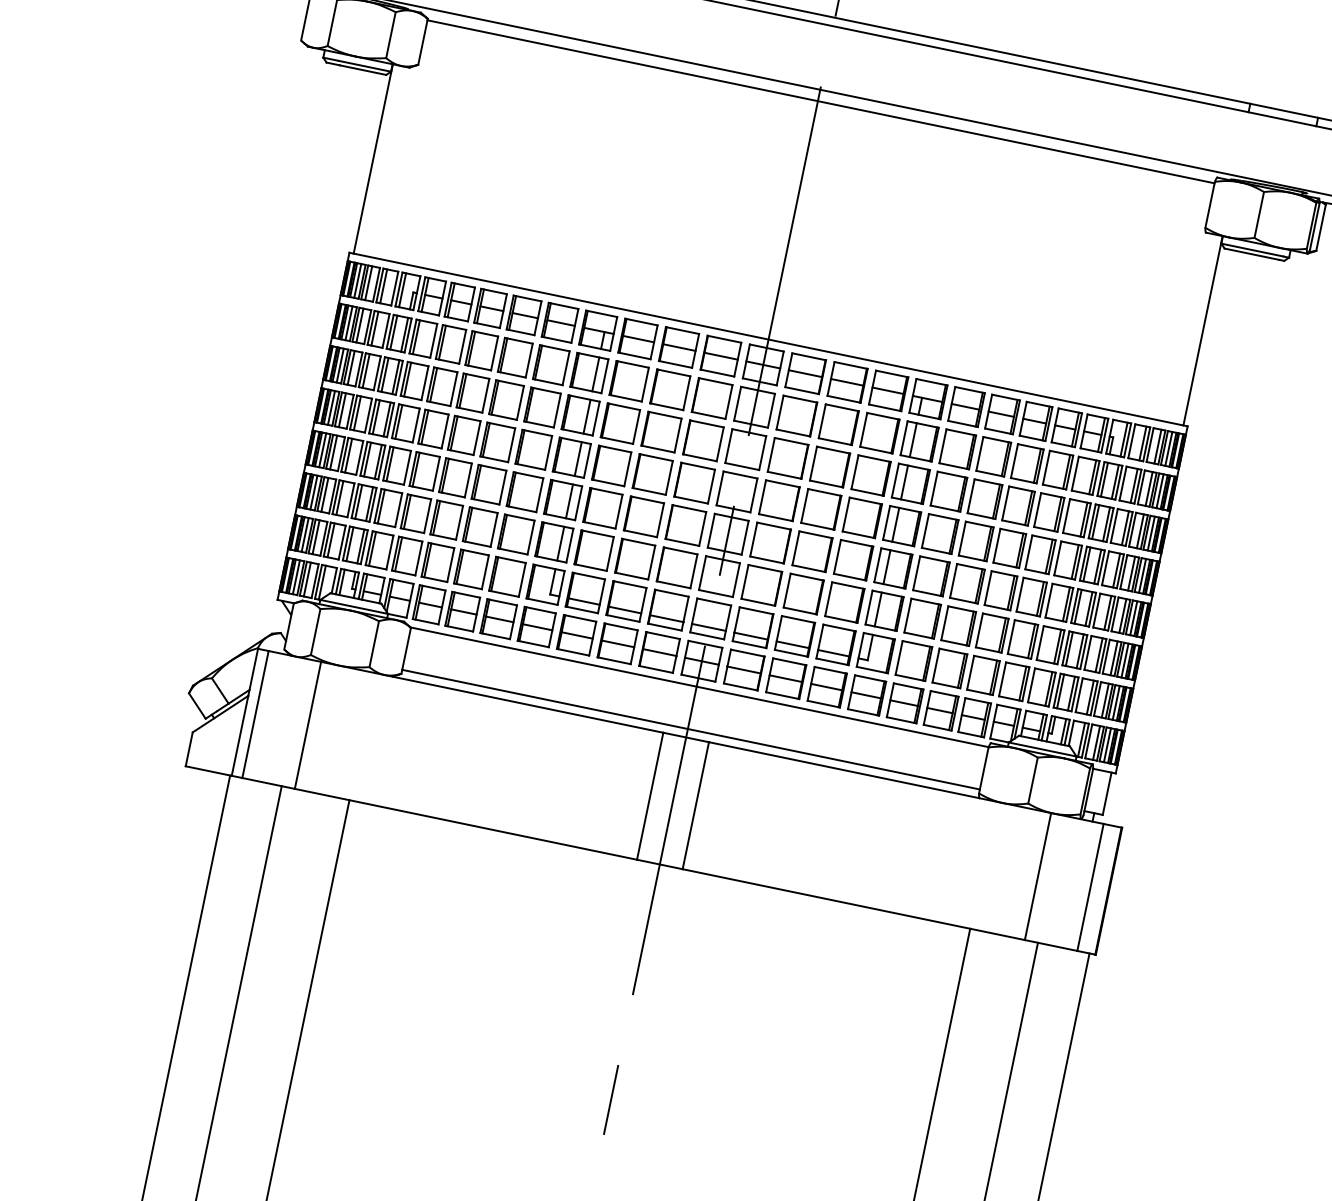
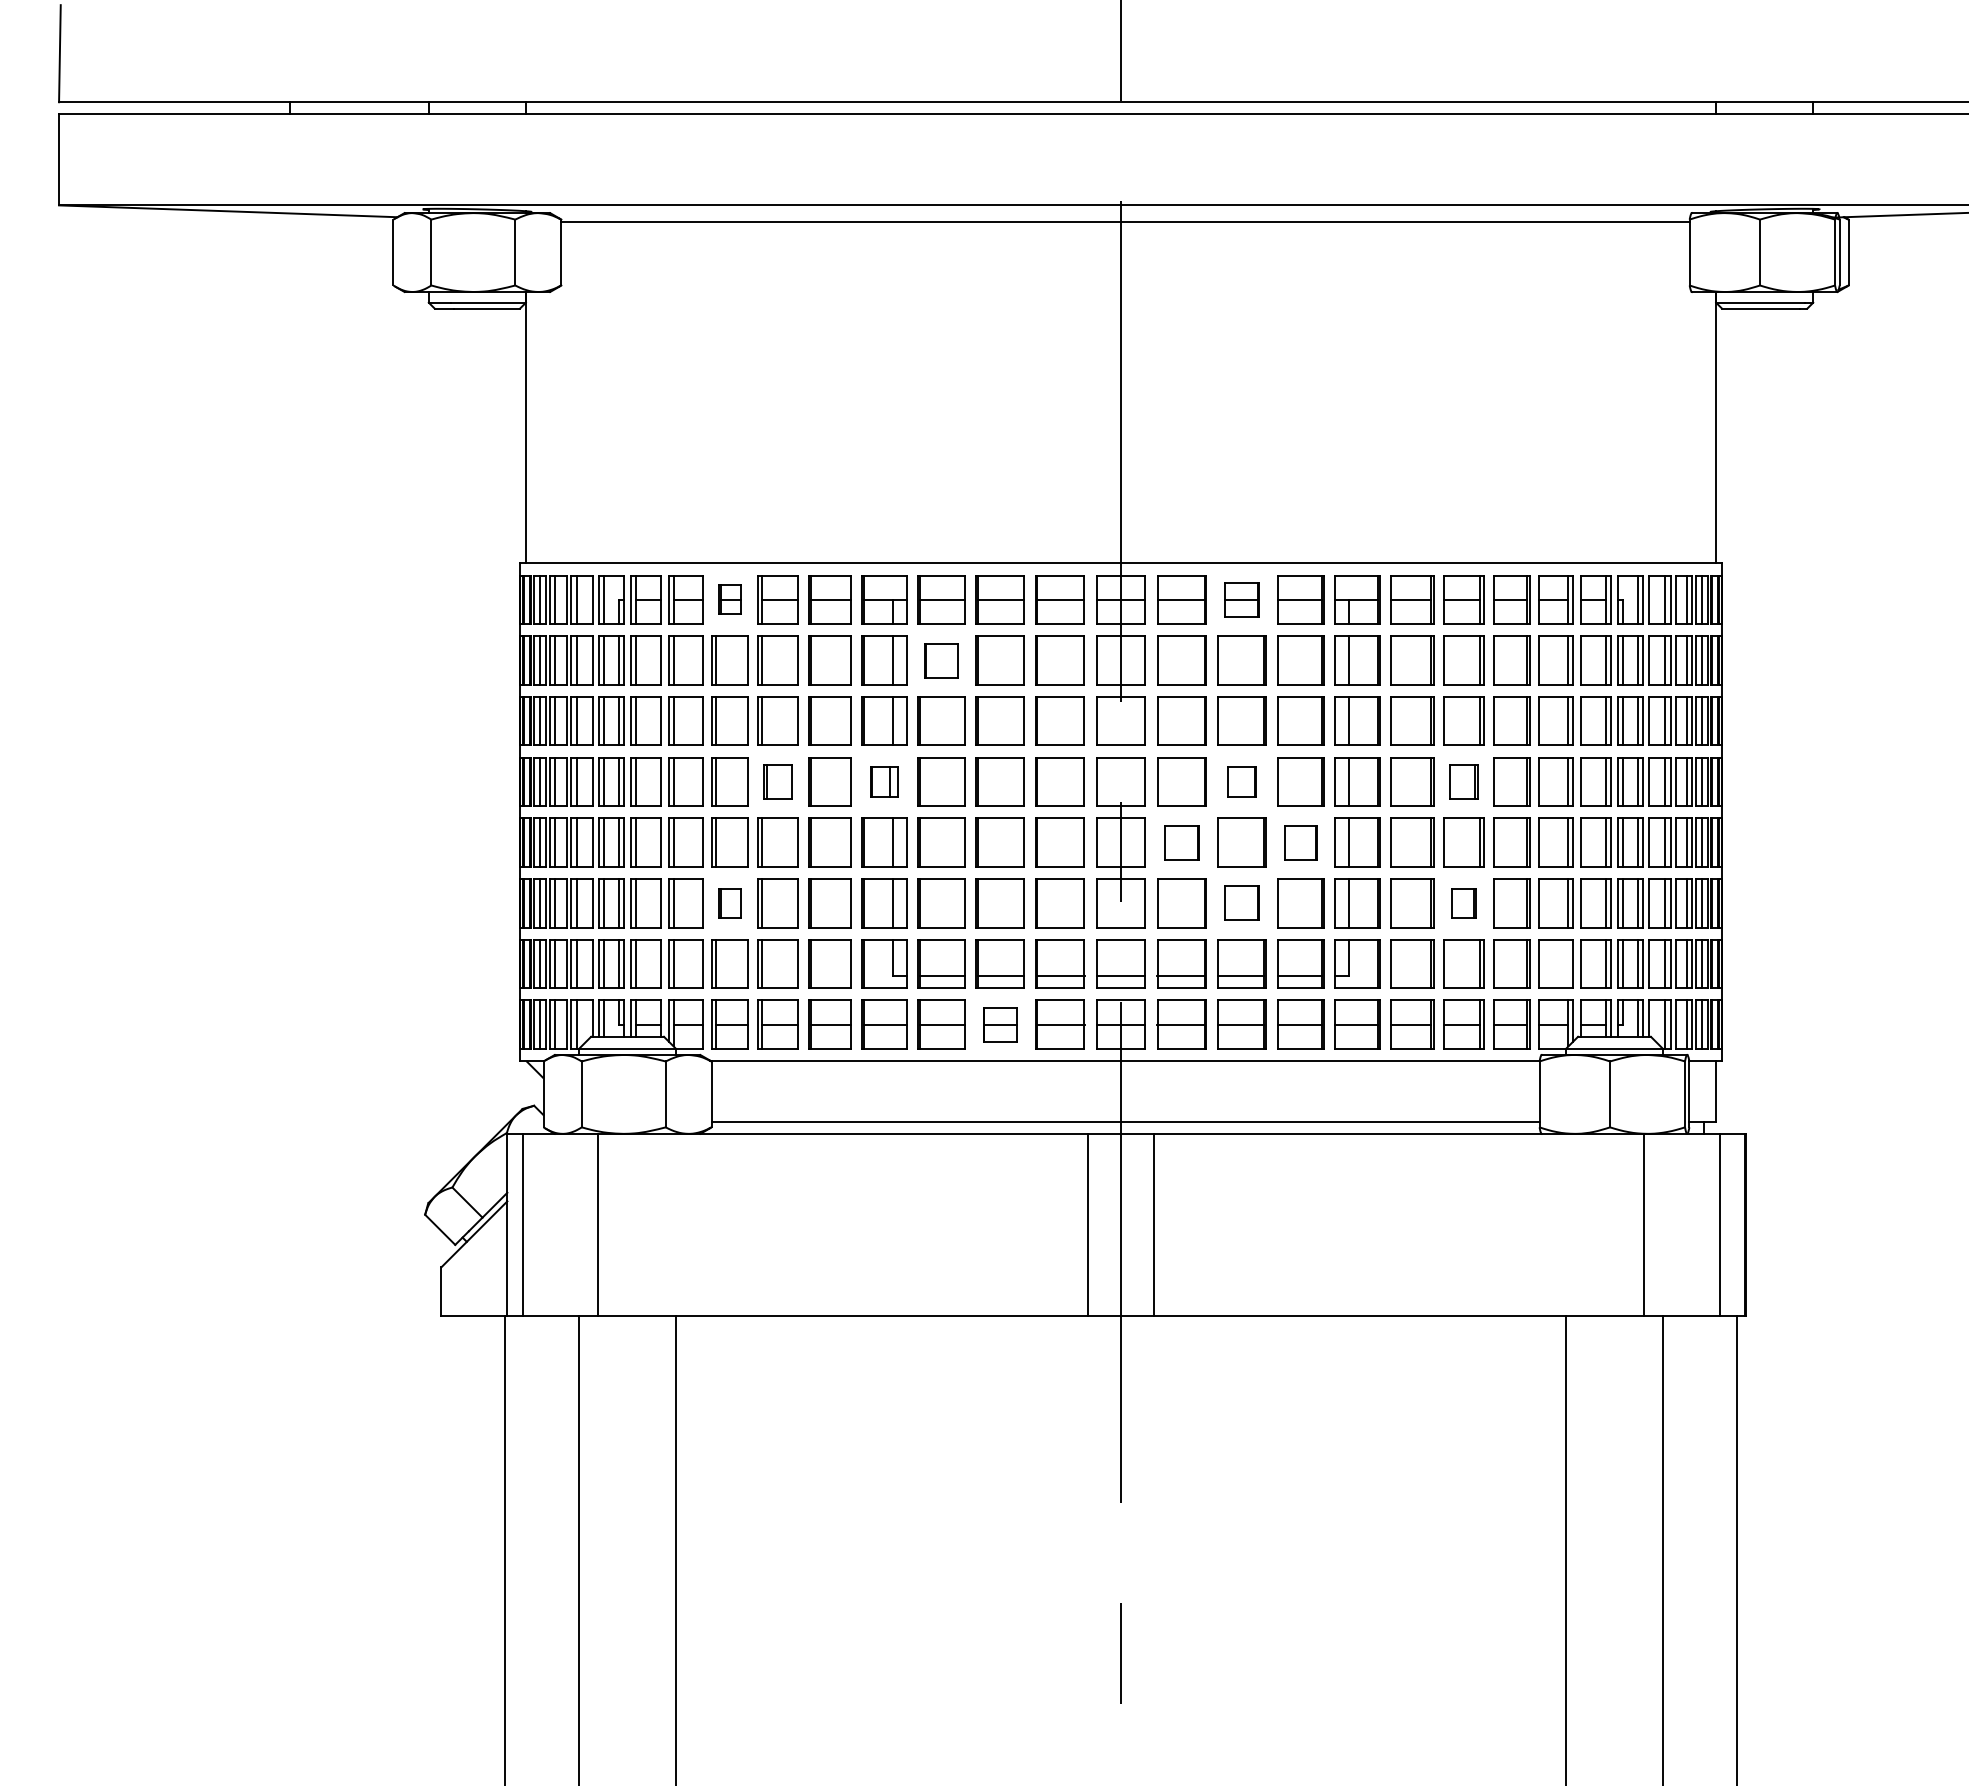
part: (490, 308) -> (729, 599), size x0.6
part: (629, 381) -> (941, 660), size x0.7
part: (847, 382) -> (1241, 599), size x0.7
part: (497, 442) -> (777, 781), size x0.7
part: (572, 457) -> (884, 781), size x0.6
part: (821, 509) -> (1241, 781), size x0.6
part: (446, 520) -> (729, 903), size x0.6
part: (975, 541) -> (1463, 781), size x0.7
part: (770, 542) -> (1181, 842), size x0.7
part: (853, 560) -> (1300, 842), size x0.7
part: (803, 594) -> (1241, 903), size x0.7
part: (958, 626) -> (1463, 903), size x0.6
part: (617, 643) -> (999, 1024), size x0.7
line: (1022, 683) -> (1568, 963), removed

